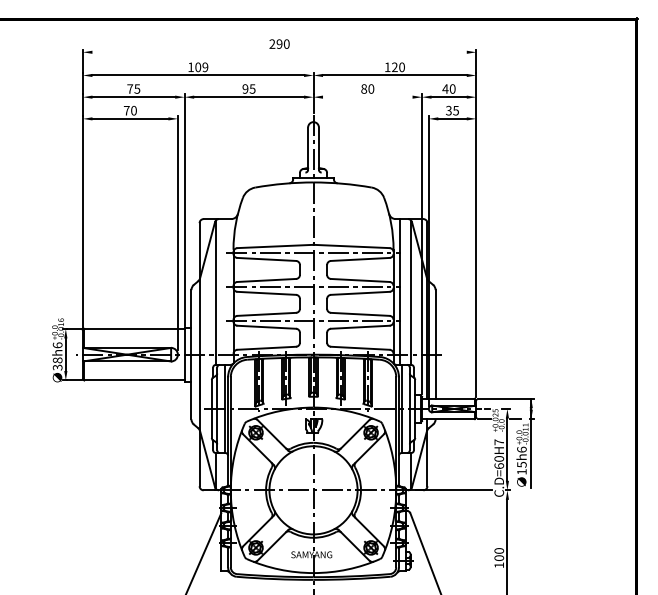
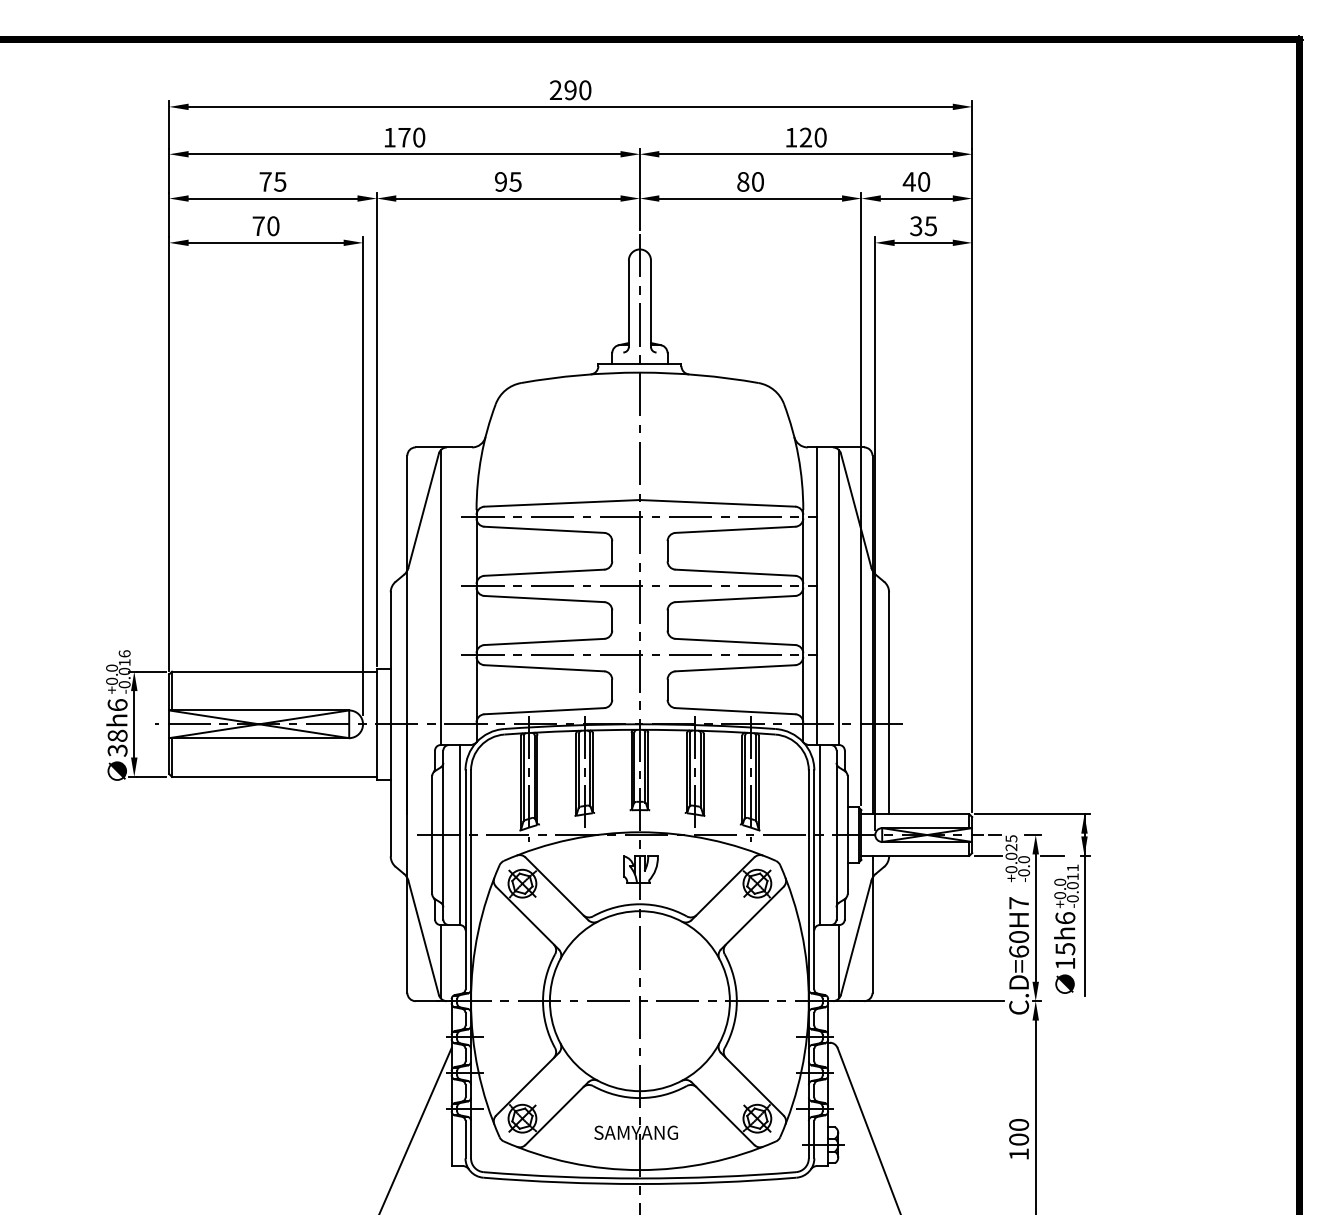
line: (279, 52) -> (570, 107), added
text: (201, 67) -> (411, 137), 109 -> 170
line: (367, 97) -> (750, 199), added

